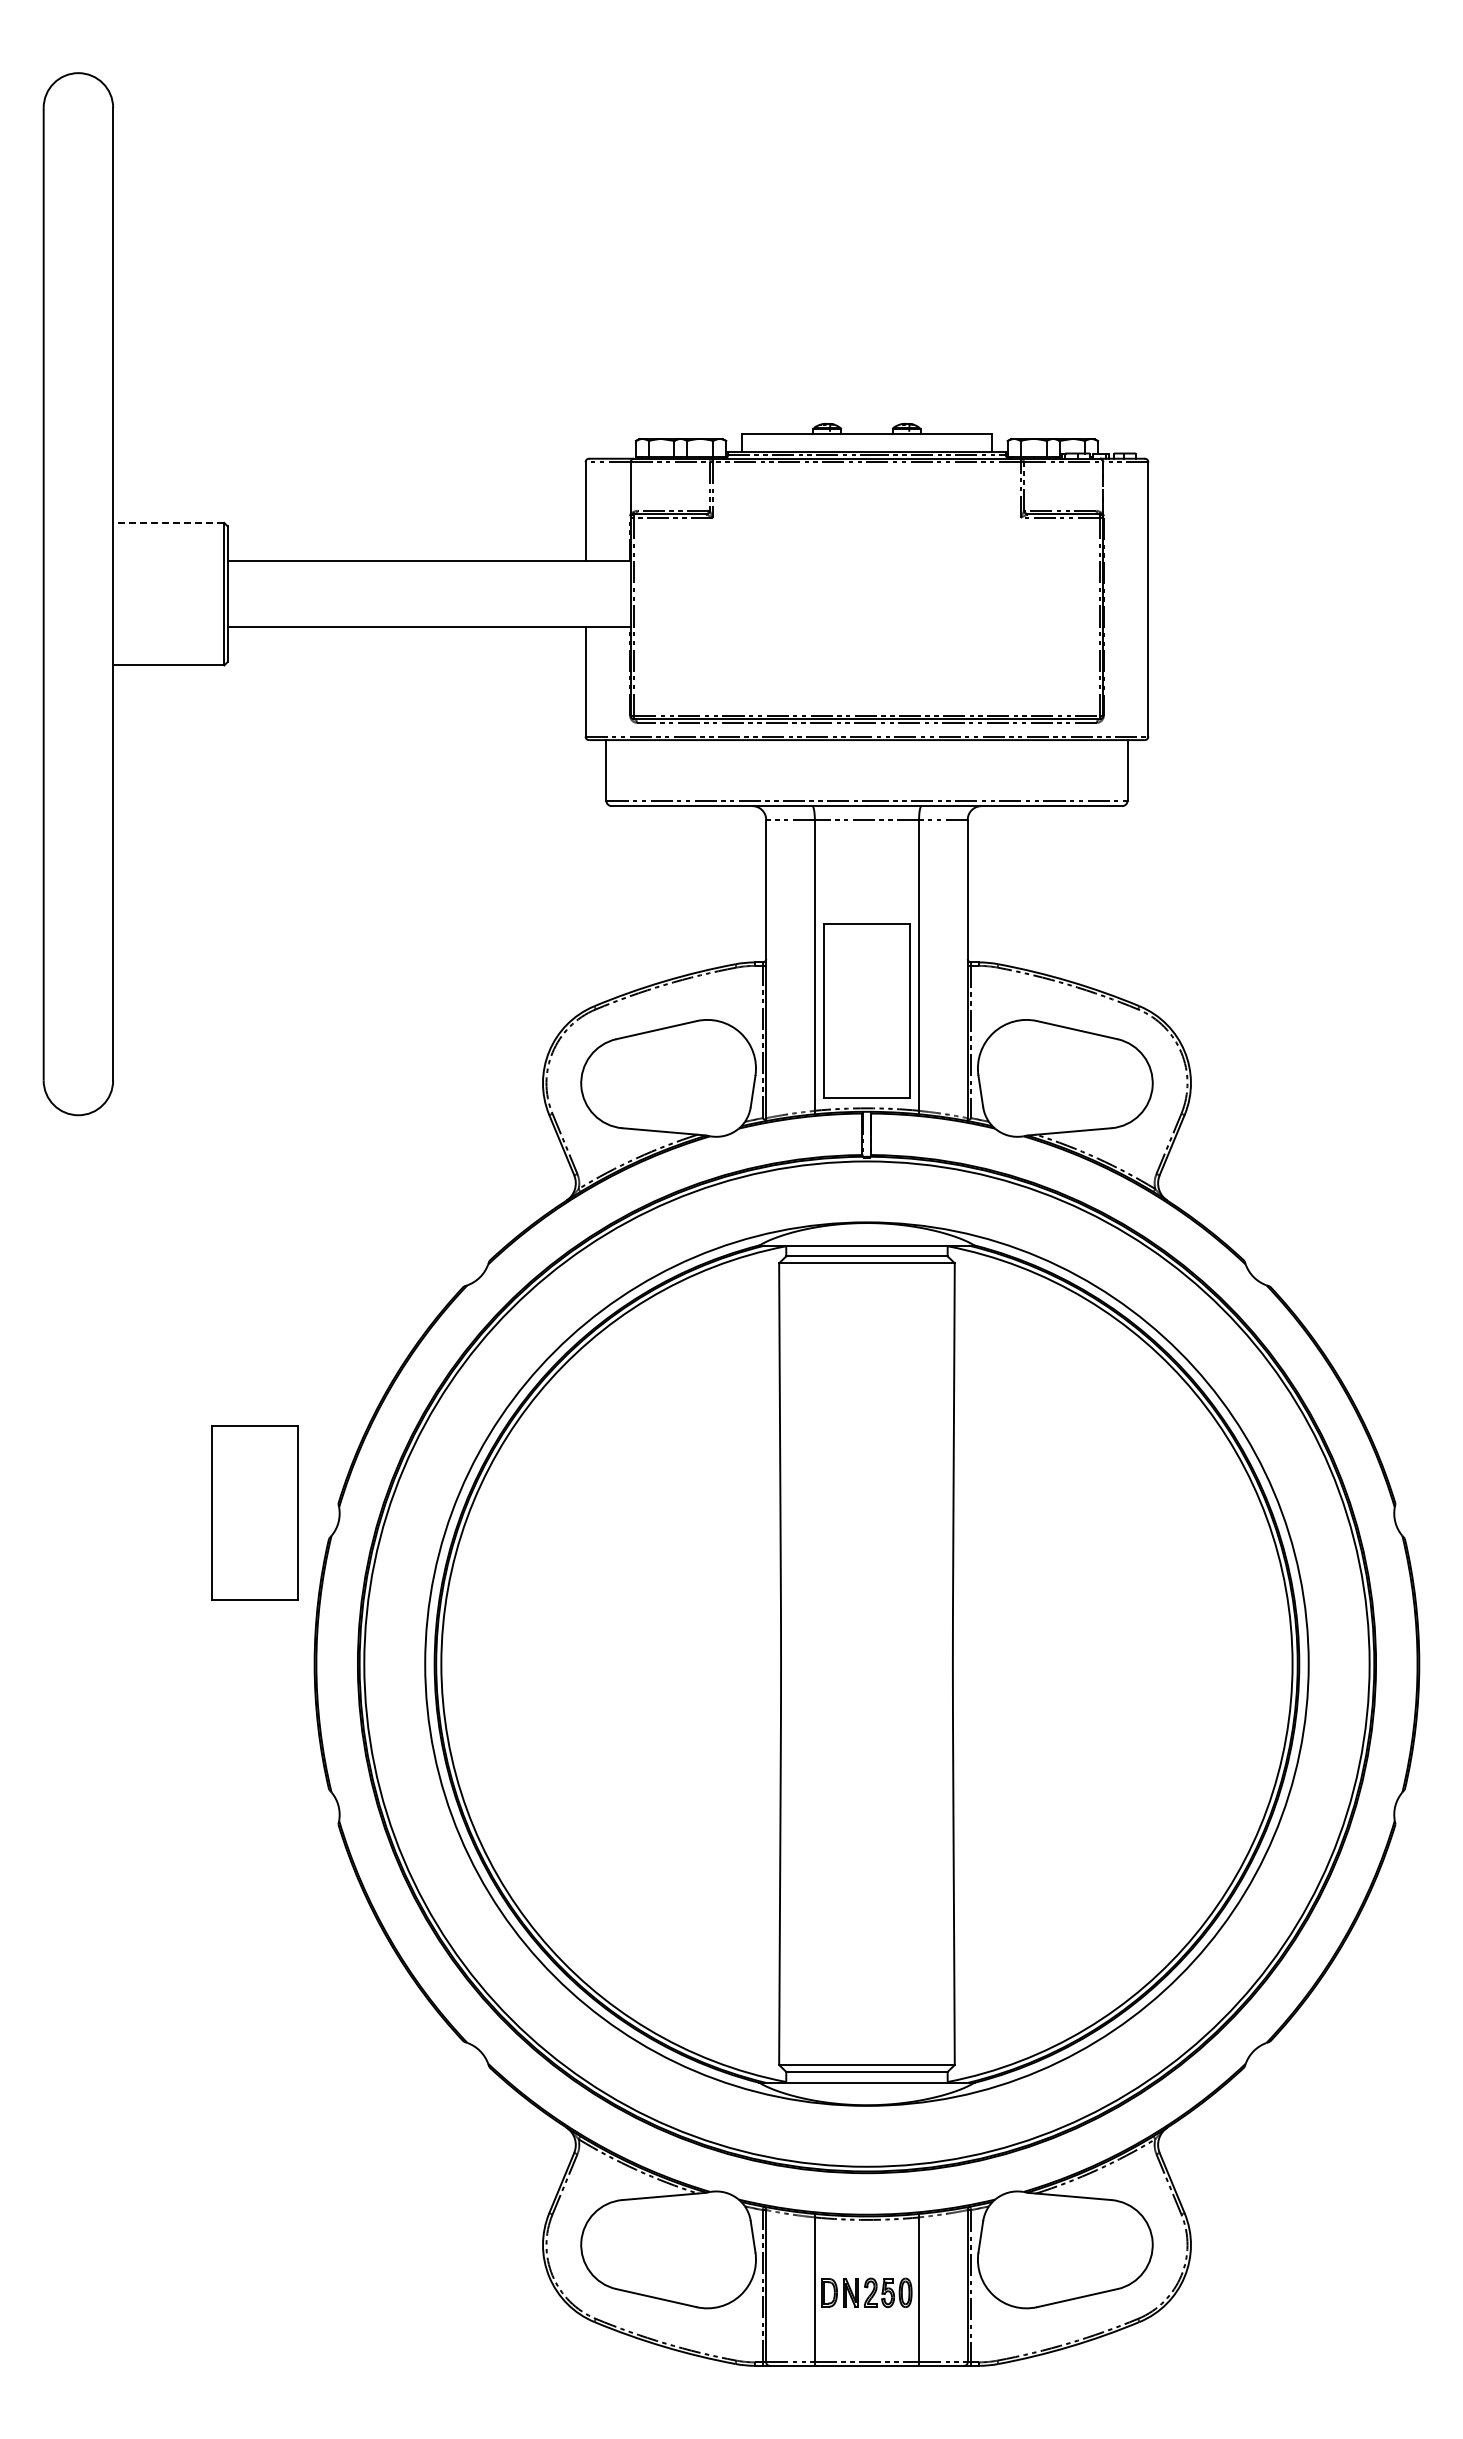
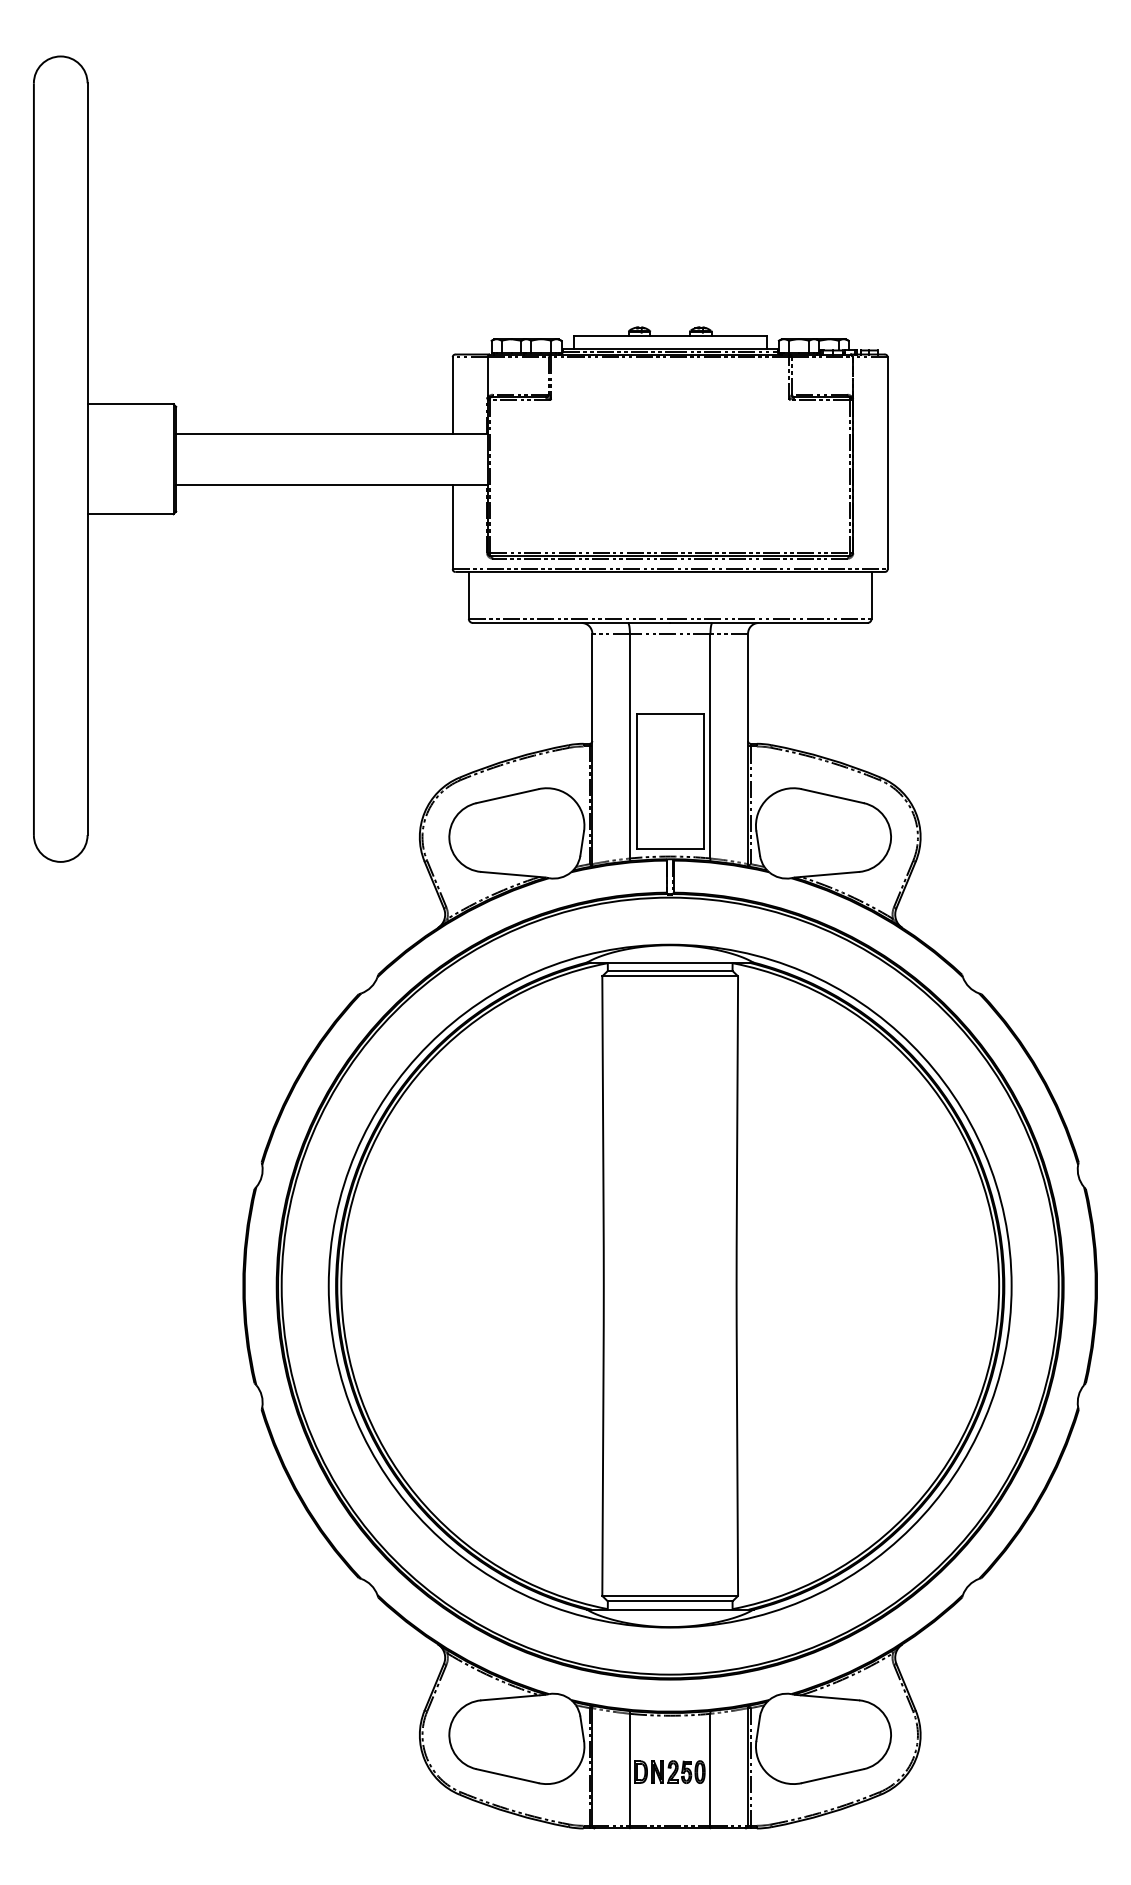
line: (168, 523) -> (130, 404), dashed -> solid
part: (254, 1512) -> (196, 1168), removed

